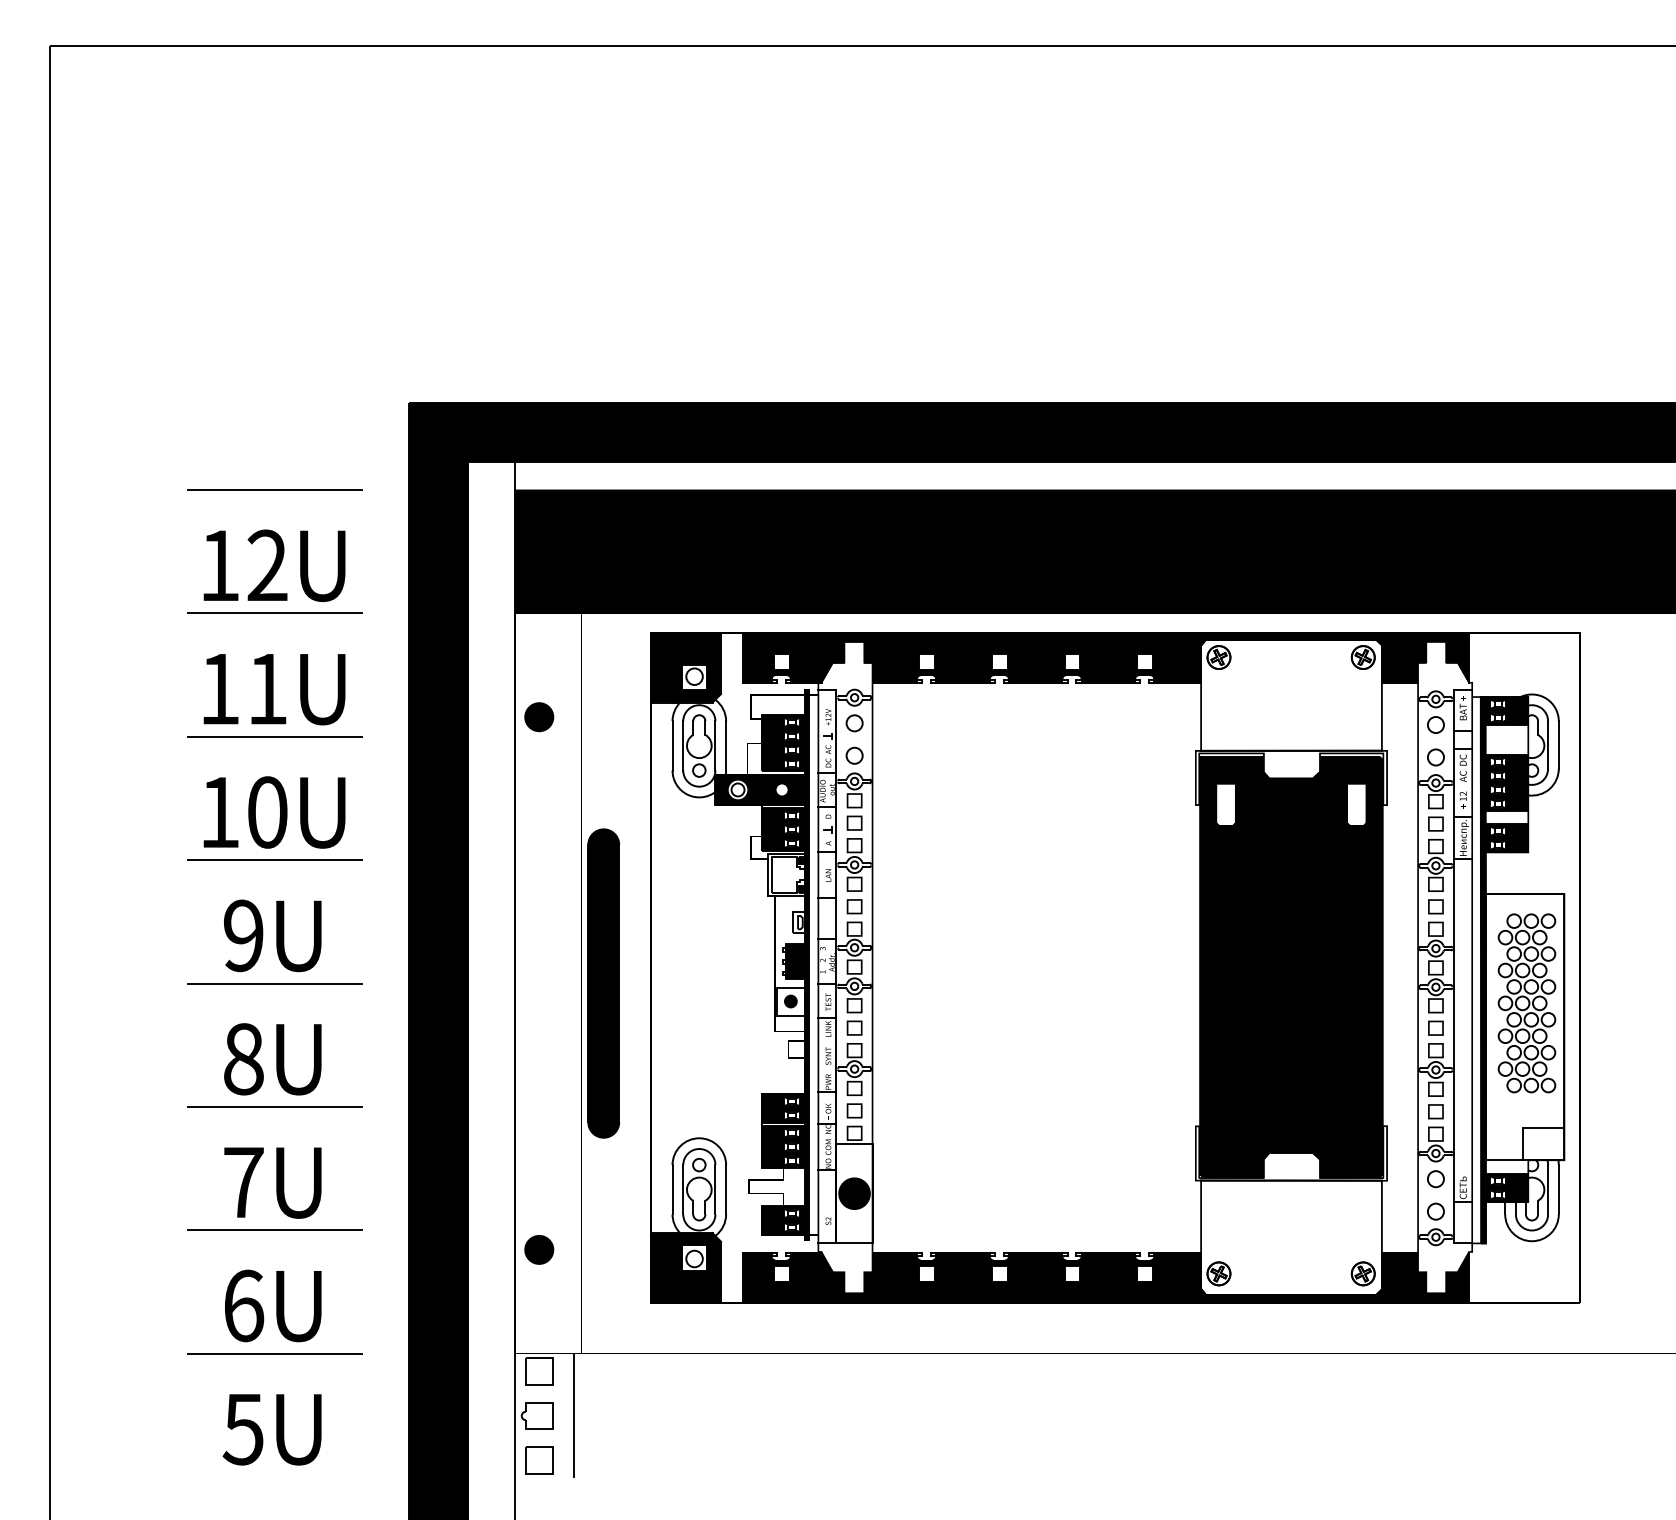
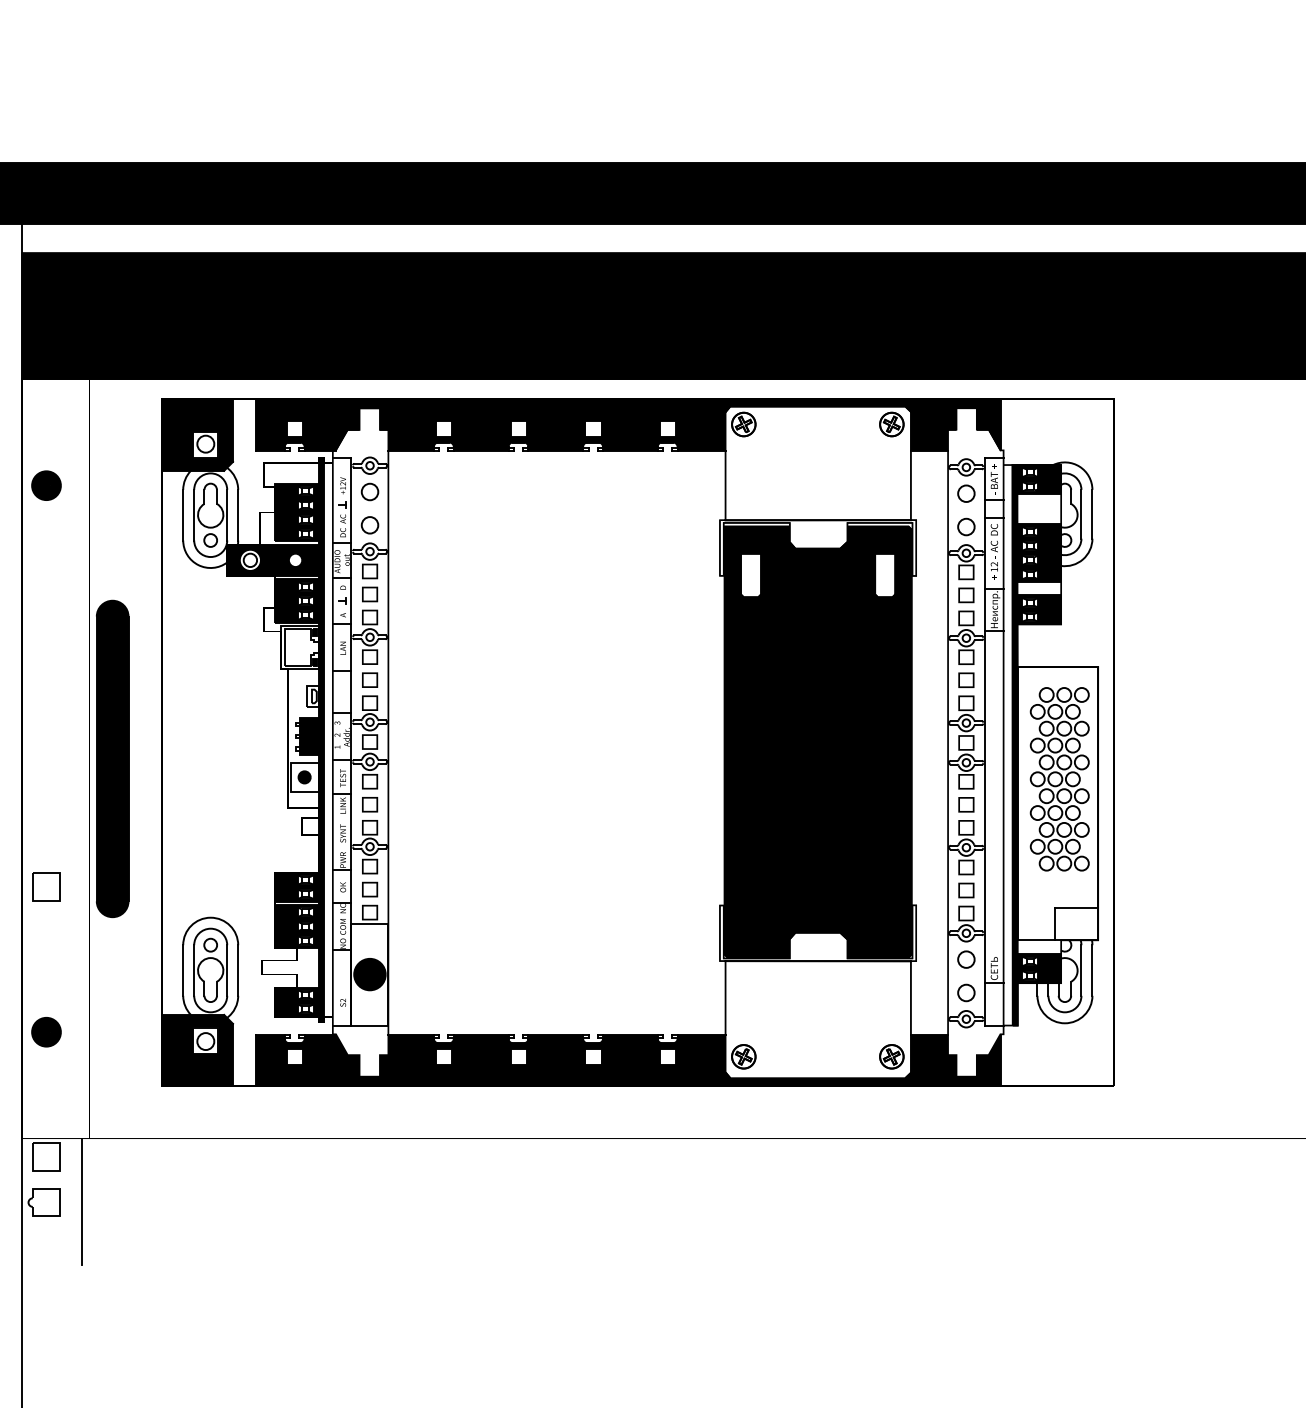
part: (539, 1460) -> (46, 887), moved

